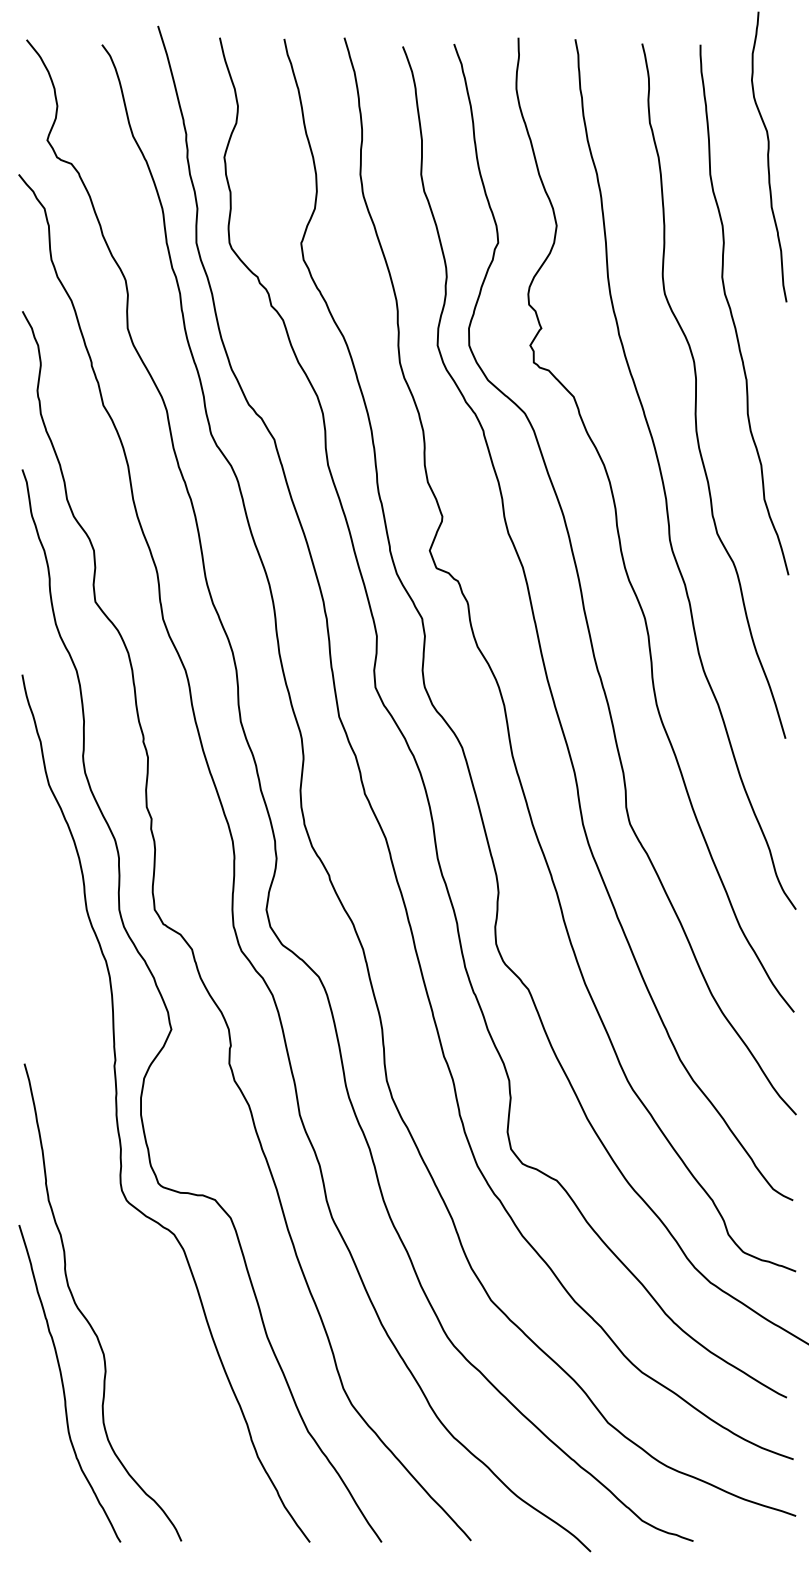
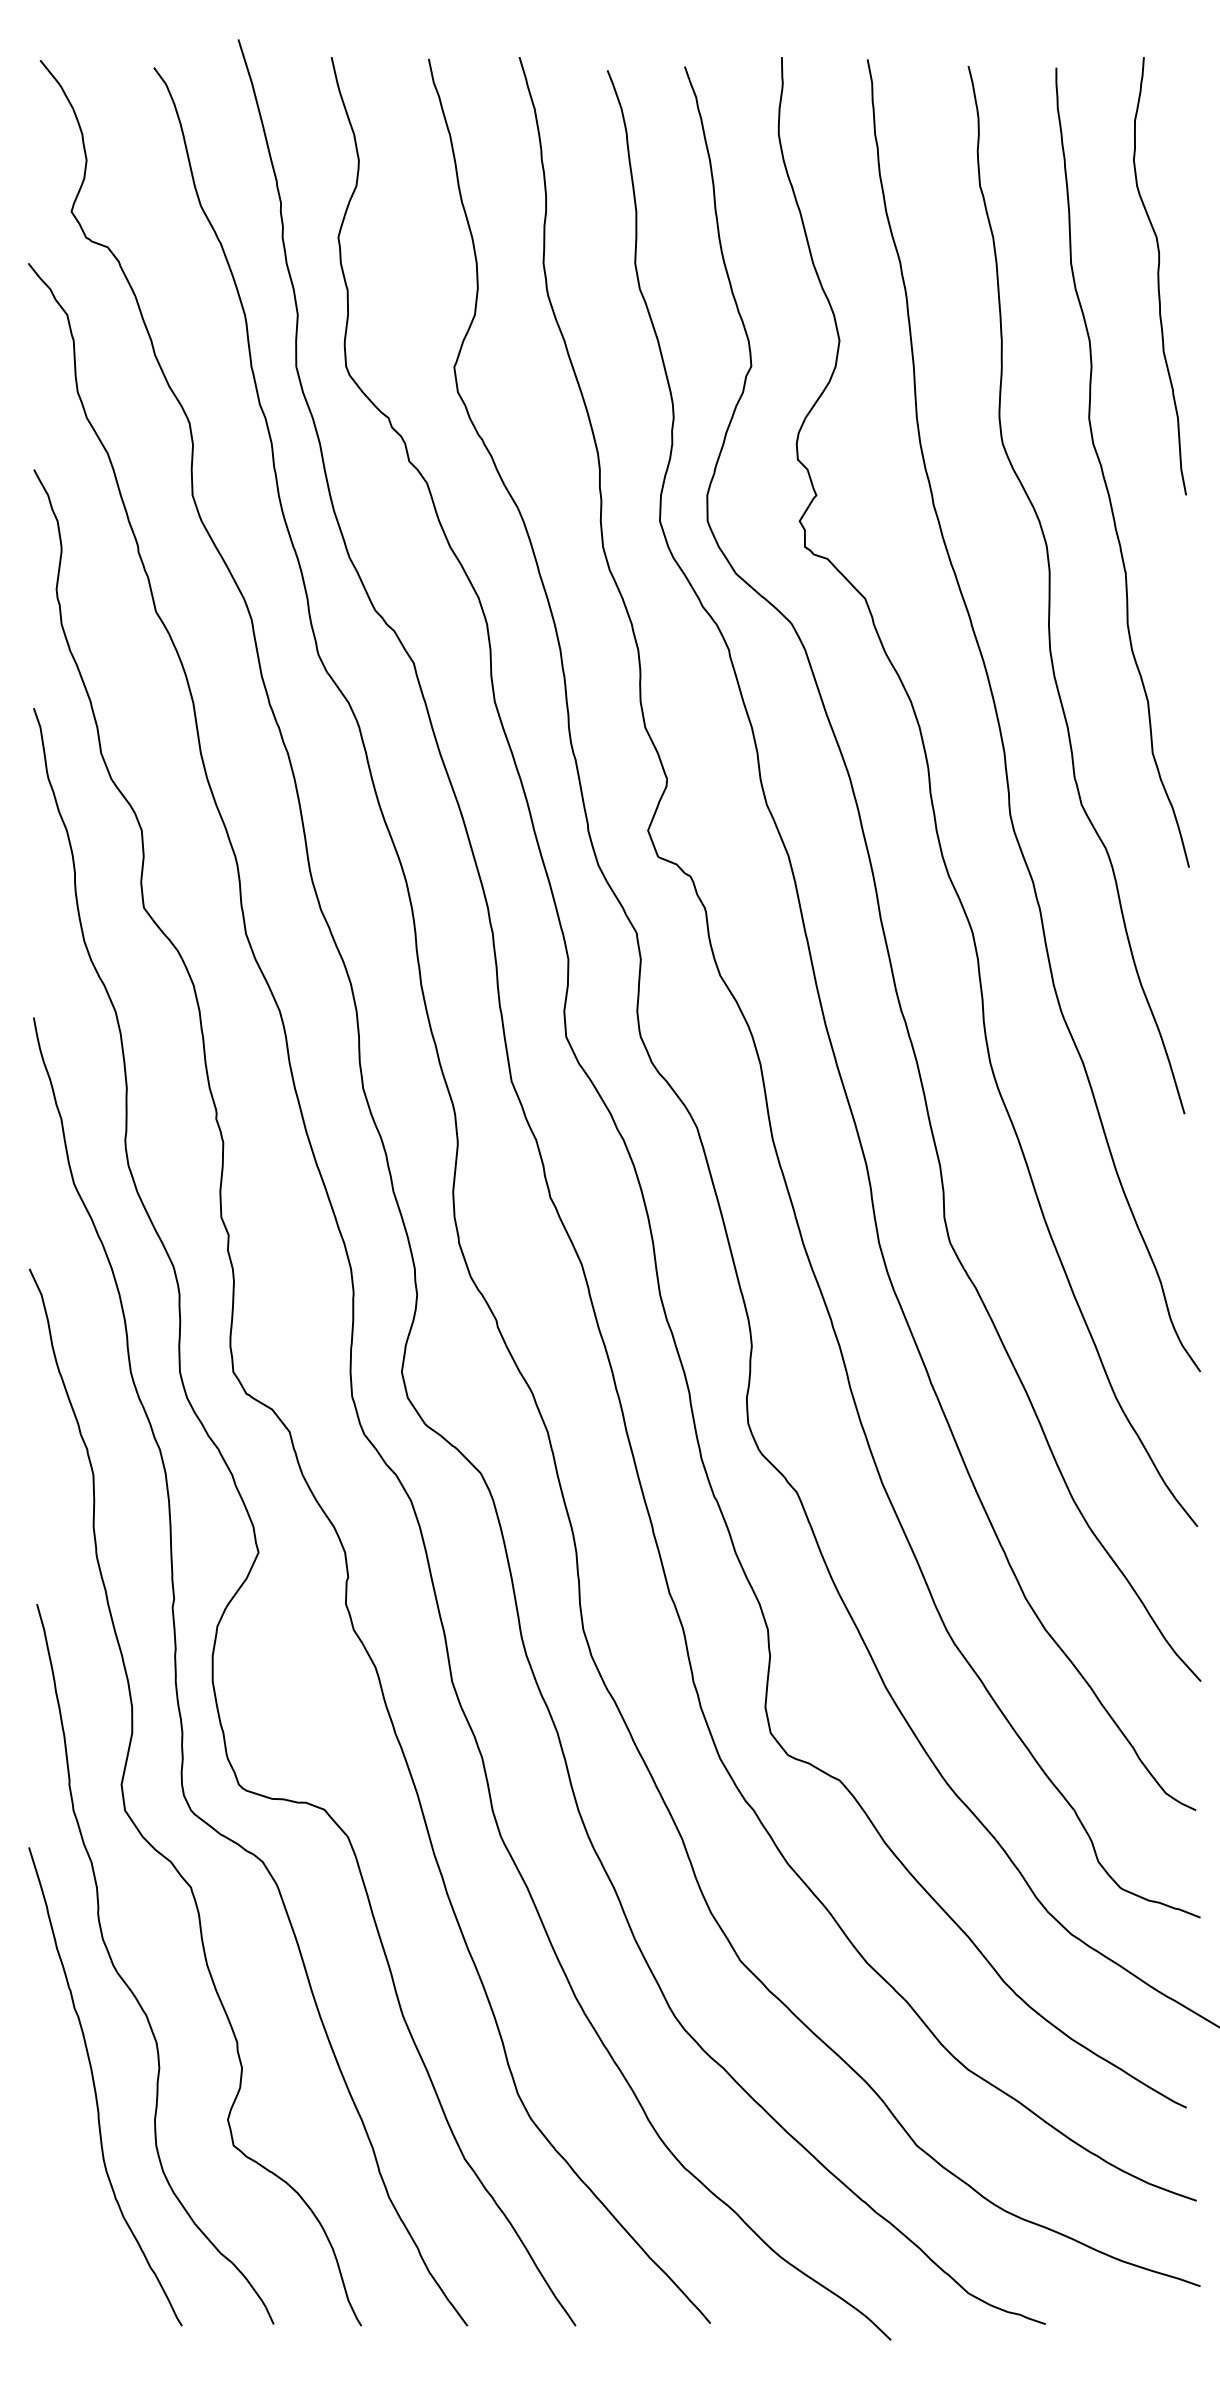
curve: (768, 156) -> (1158, 275), moved
curve: (99, 1221) -> (150, 1842), added

